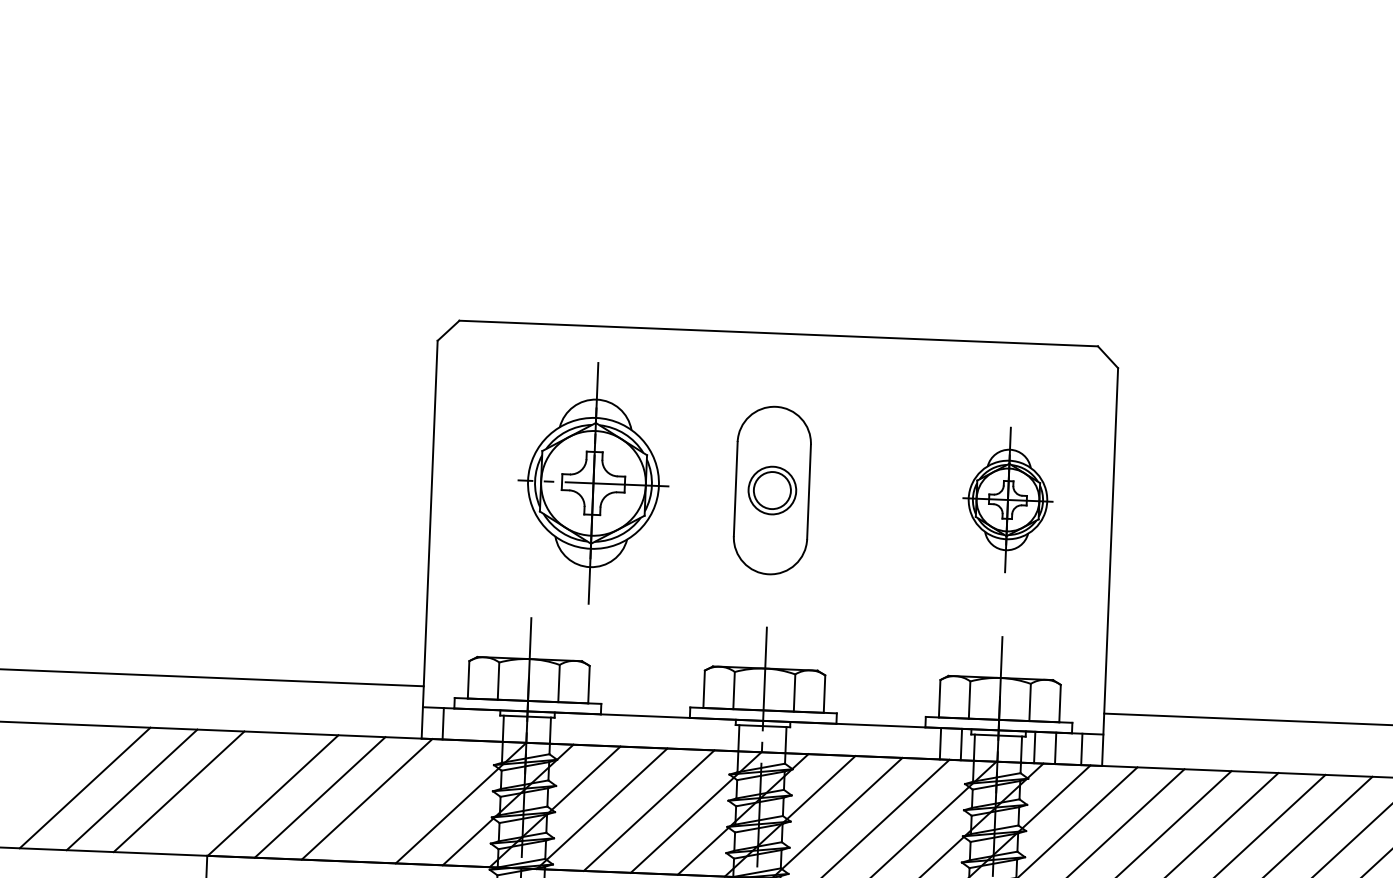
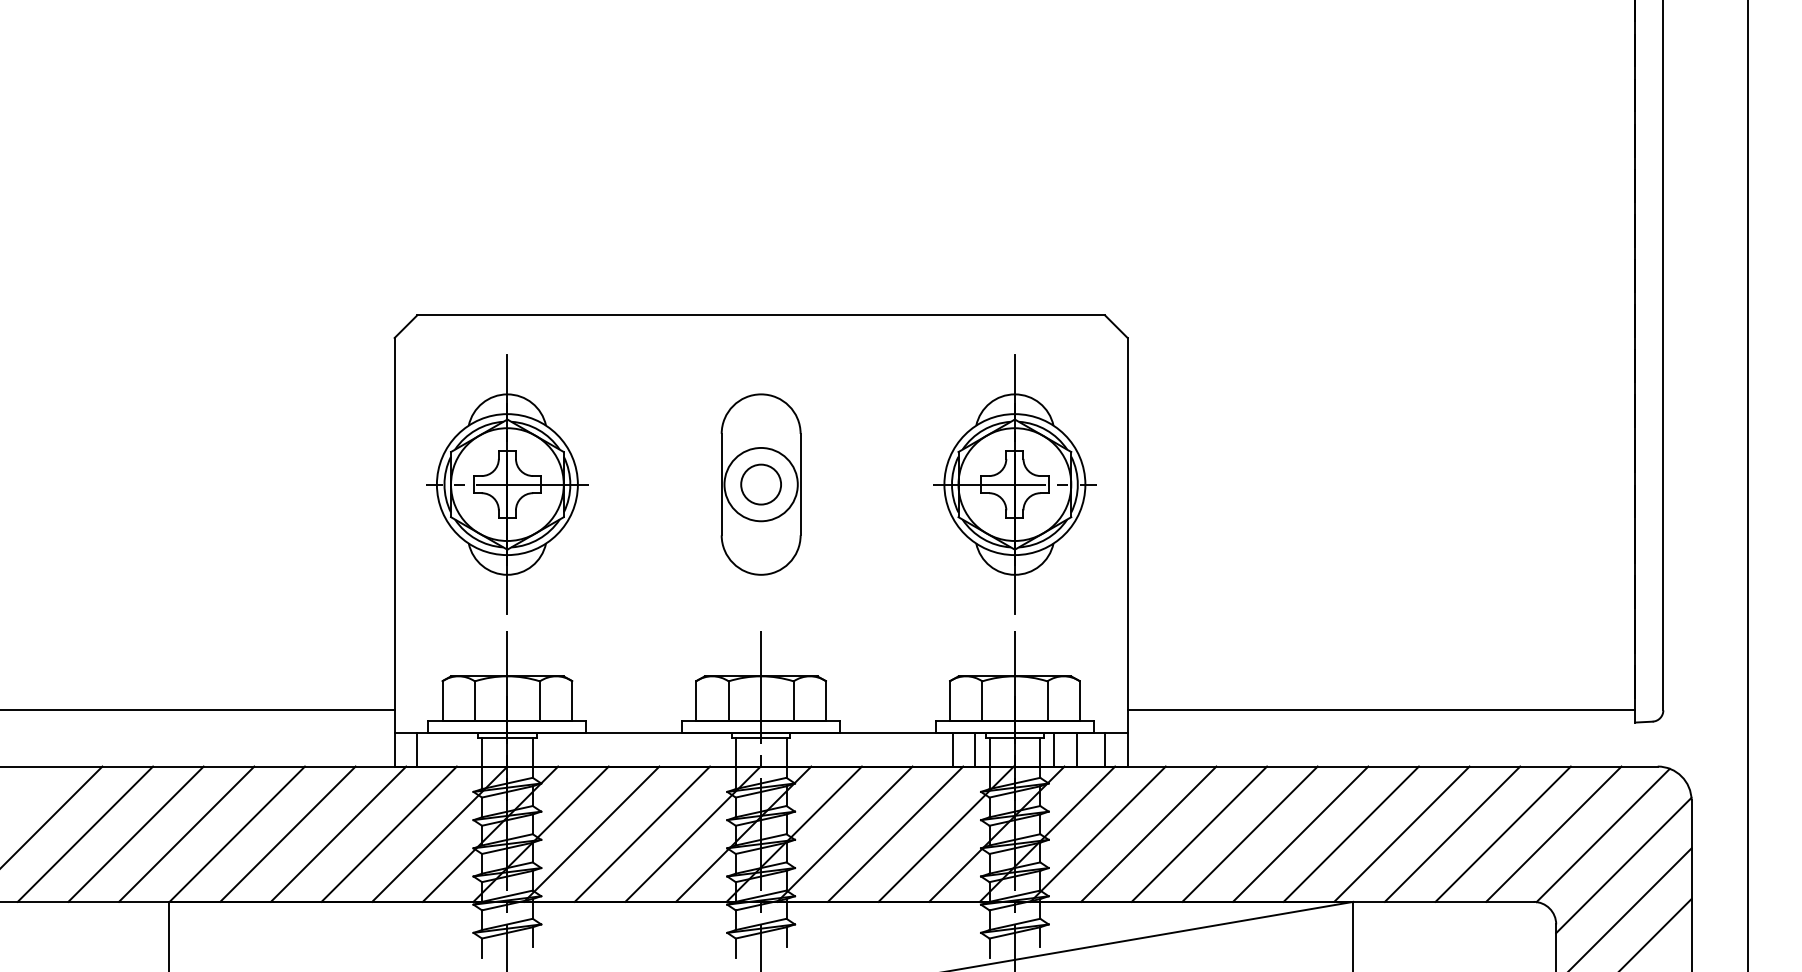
part: (593, 483) -> (507, 484), moved
circle: (771, 490) -> (760, 484), size x1.43
part: (1007, 499) -> (1014, 484), size x1.67
line: (225, 793) -> (186, 833), added
line: (413, 800) -> (388, 833), added

